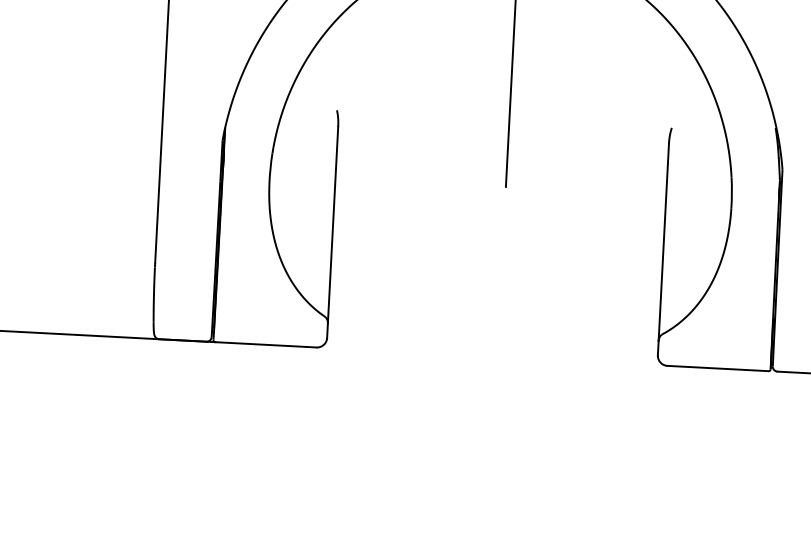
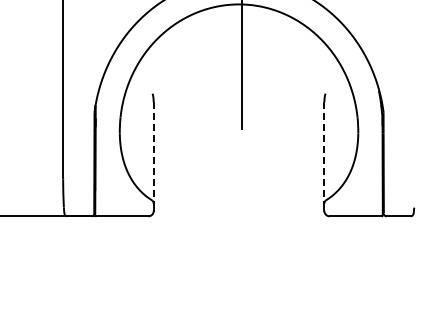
line: (332, 224) -> (153, 152), solid -> dashed
line: (663, 241) -> (324, 152), solid -> dashed

